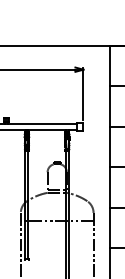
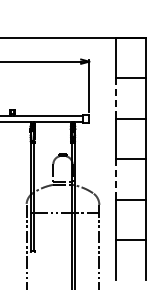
line: (109, 107) -> (115, 99), solid -> dashed
line: (109, 187) -> (115, 179), solid -> dashed

